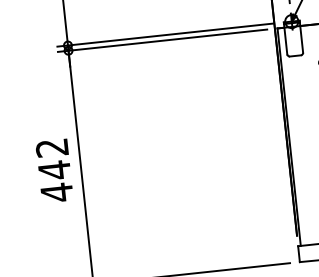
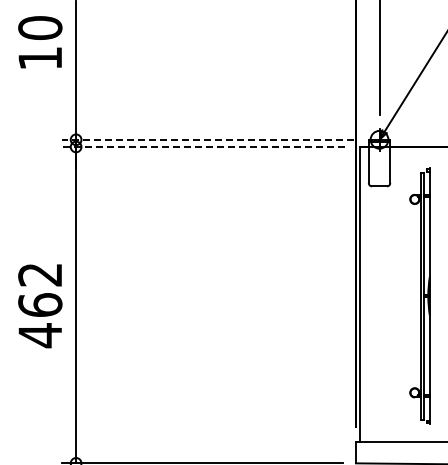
line: (164, 34) -> (207, 139), solid -> dashed
line: (162, 40) -> (203, 146), solid -> dashed
text: (54, 169) -> (40, 304), 442 -> 462

